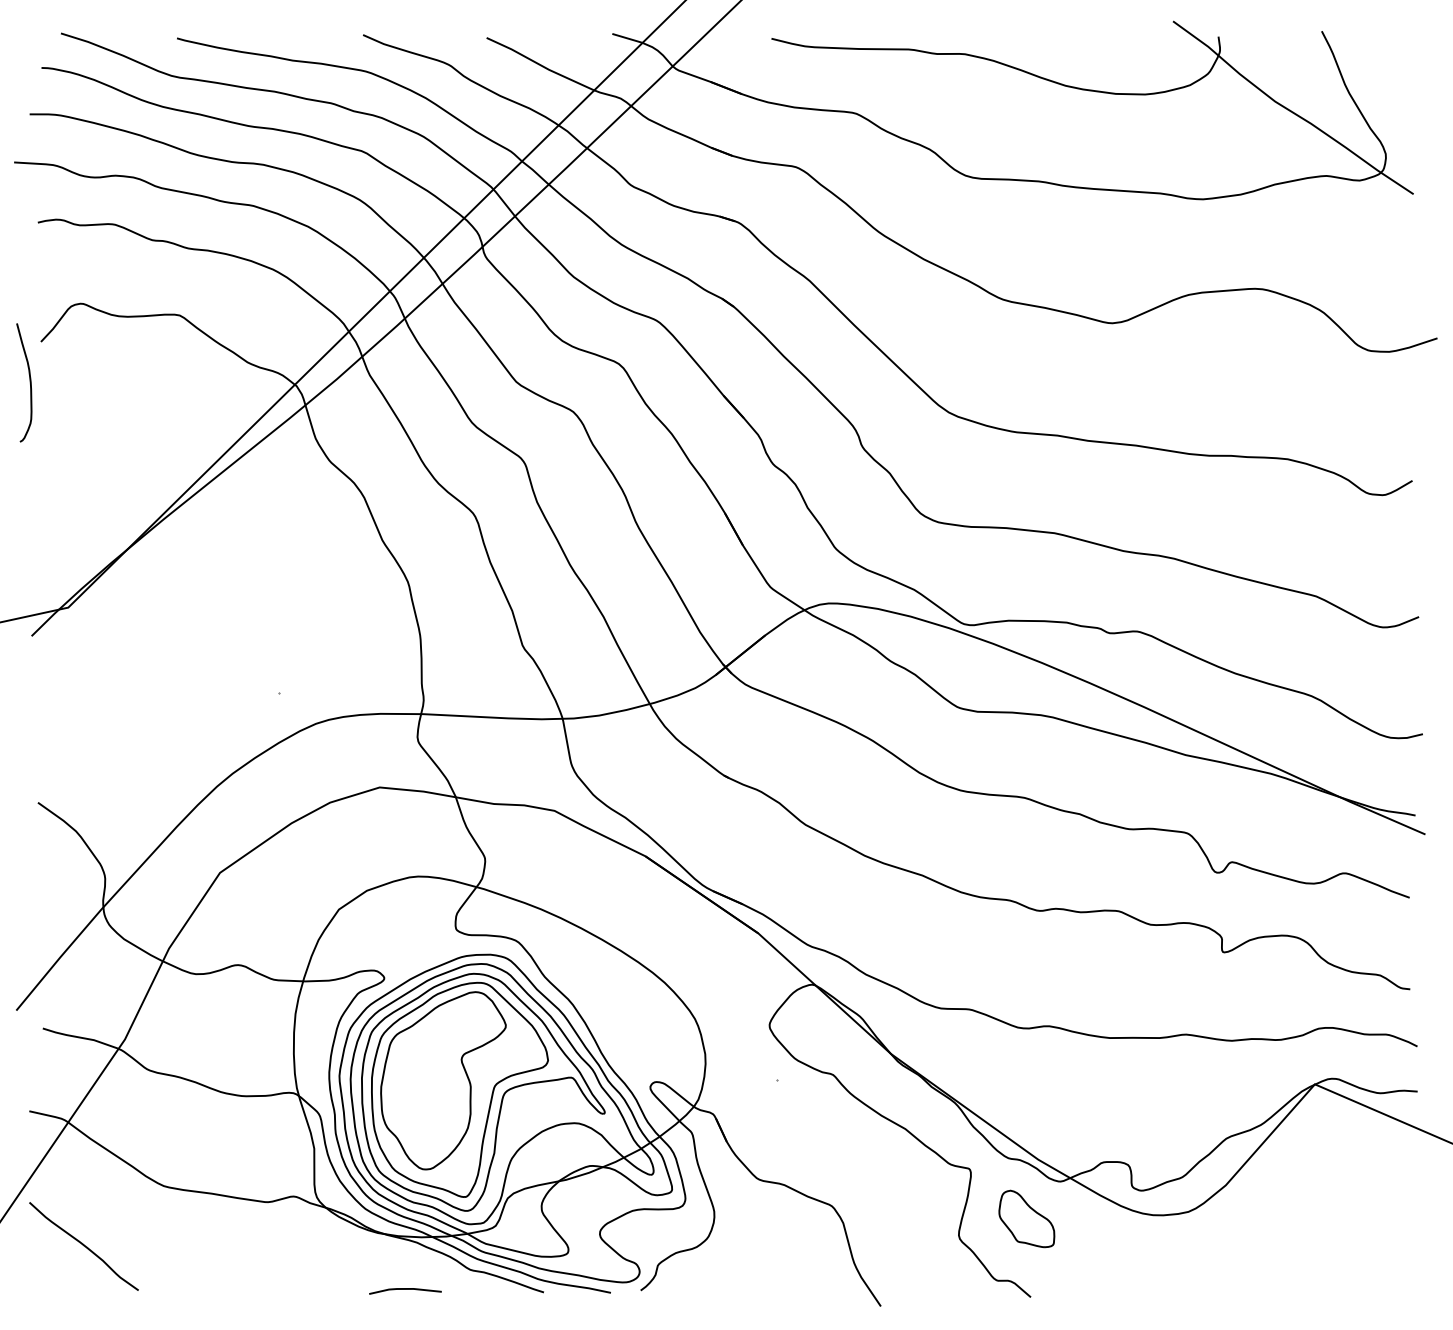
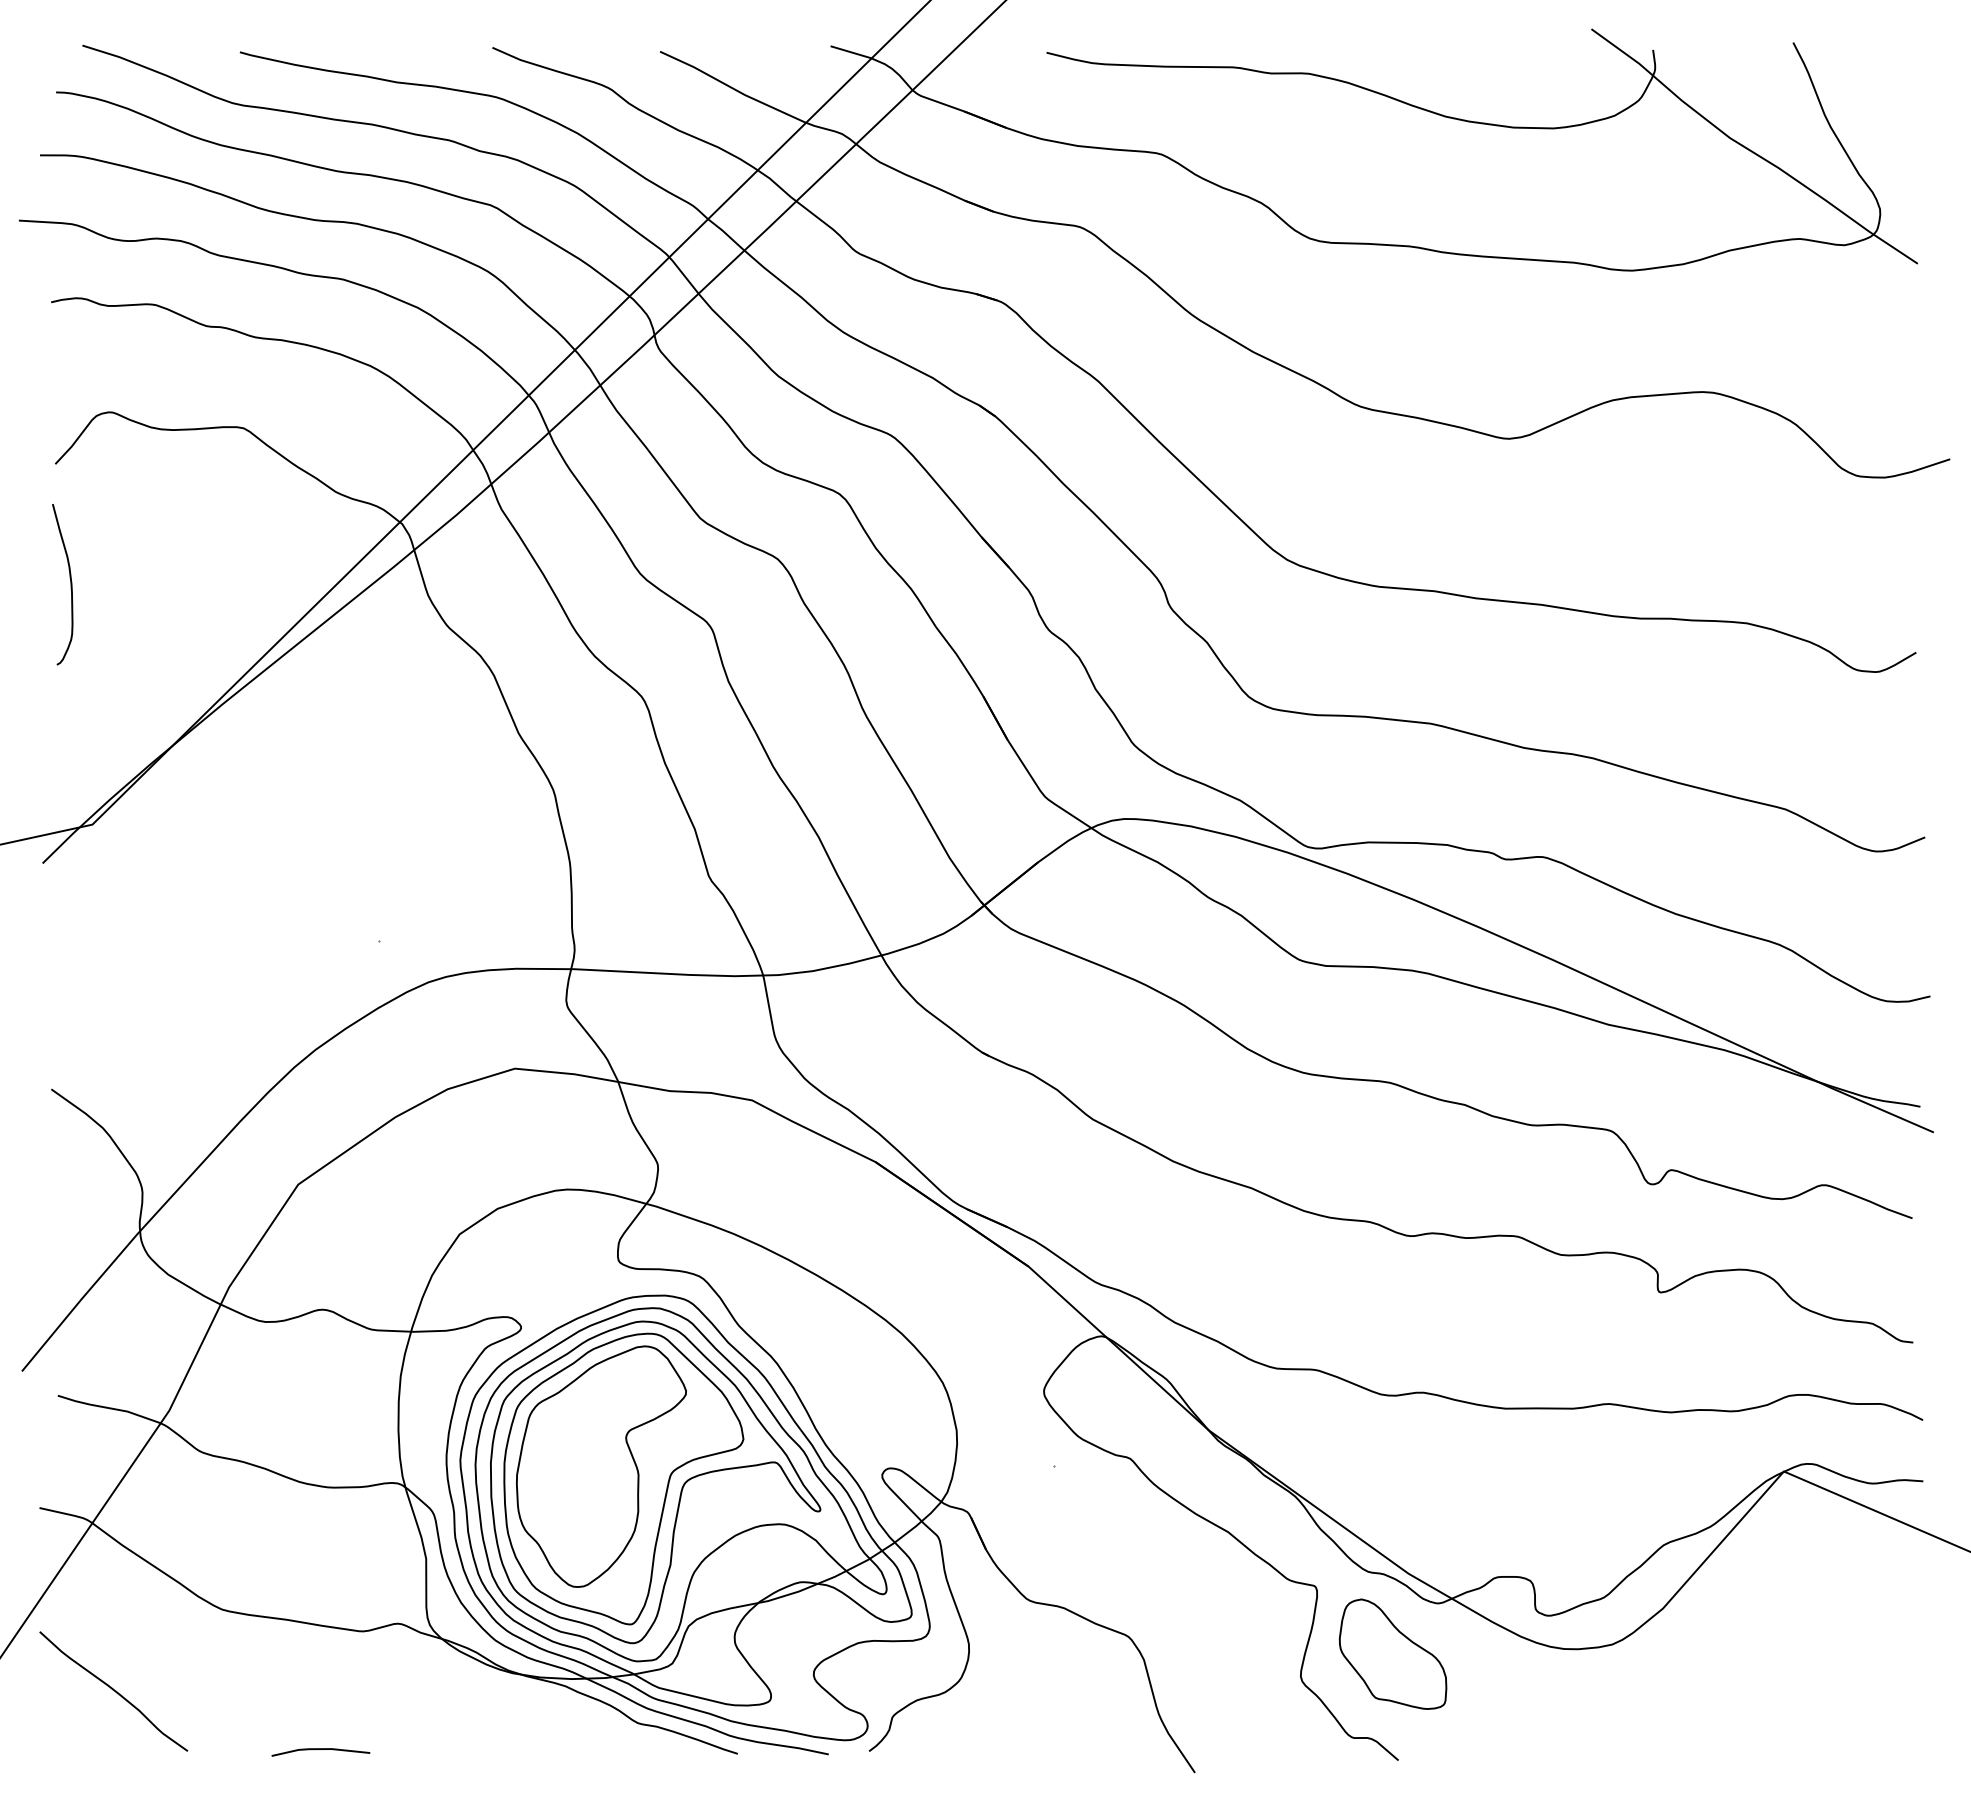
curve: (30, 382) -> (70, 584), moved
part: (1026, 1218) -> (1392, 1653), size x1.43
line: (405, 1289) -> (320, 1749), moved

